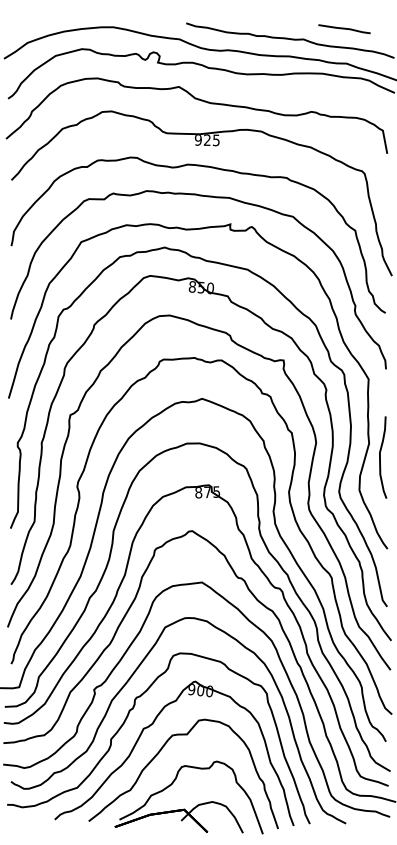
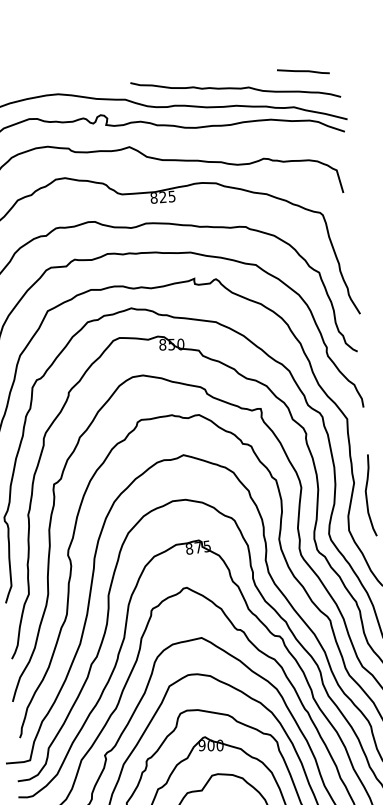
line: (344, 29) -> (303, 72), moved
text: (197, 140) -> (153, 198), 925 -> 825

